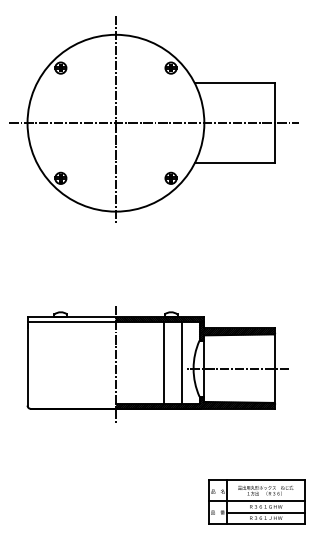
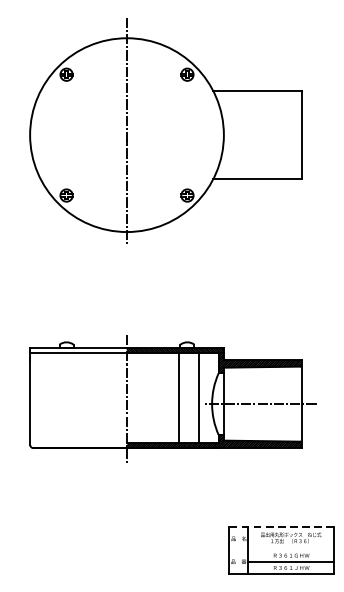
line: (154, 123) -> (169, 135), removed
line: (256, 480) -> (281, 526), solid -> dashed
line: (256, 501) -> (281, 549), removed

